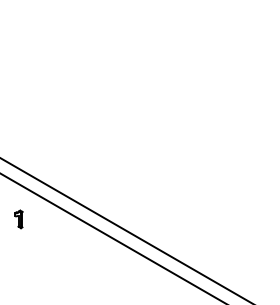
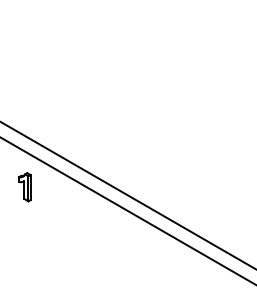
part: (18, 219) -> (24, 187), size x1.6

